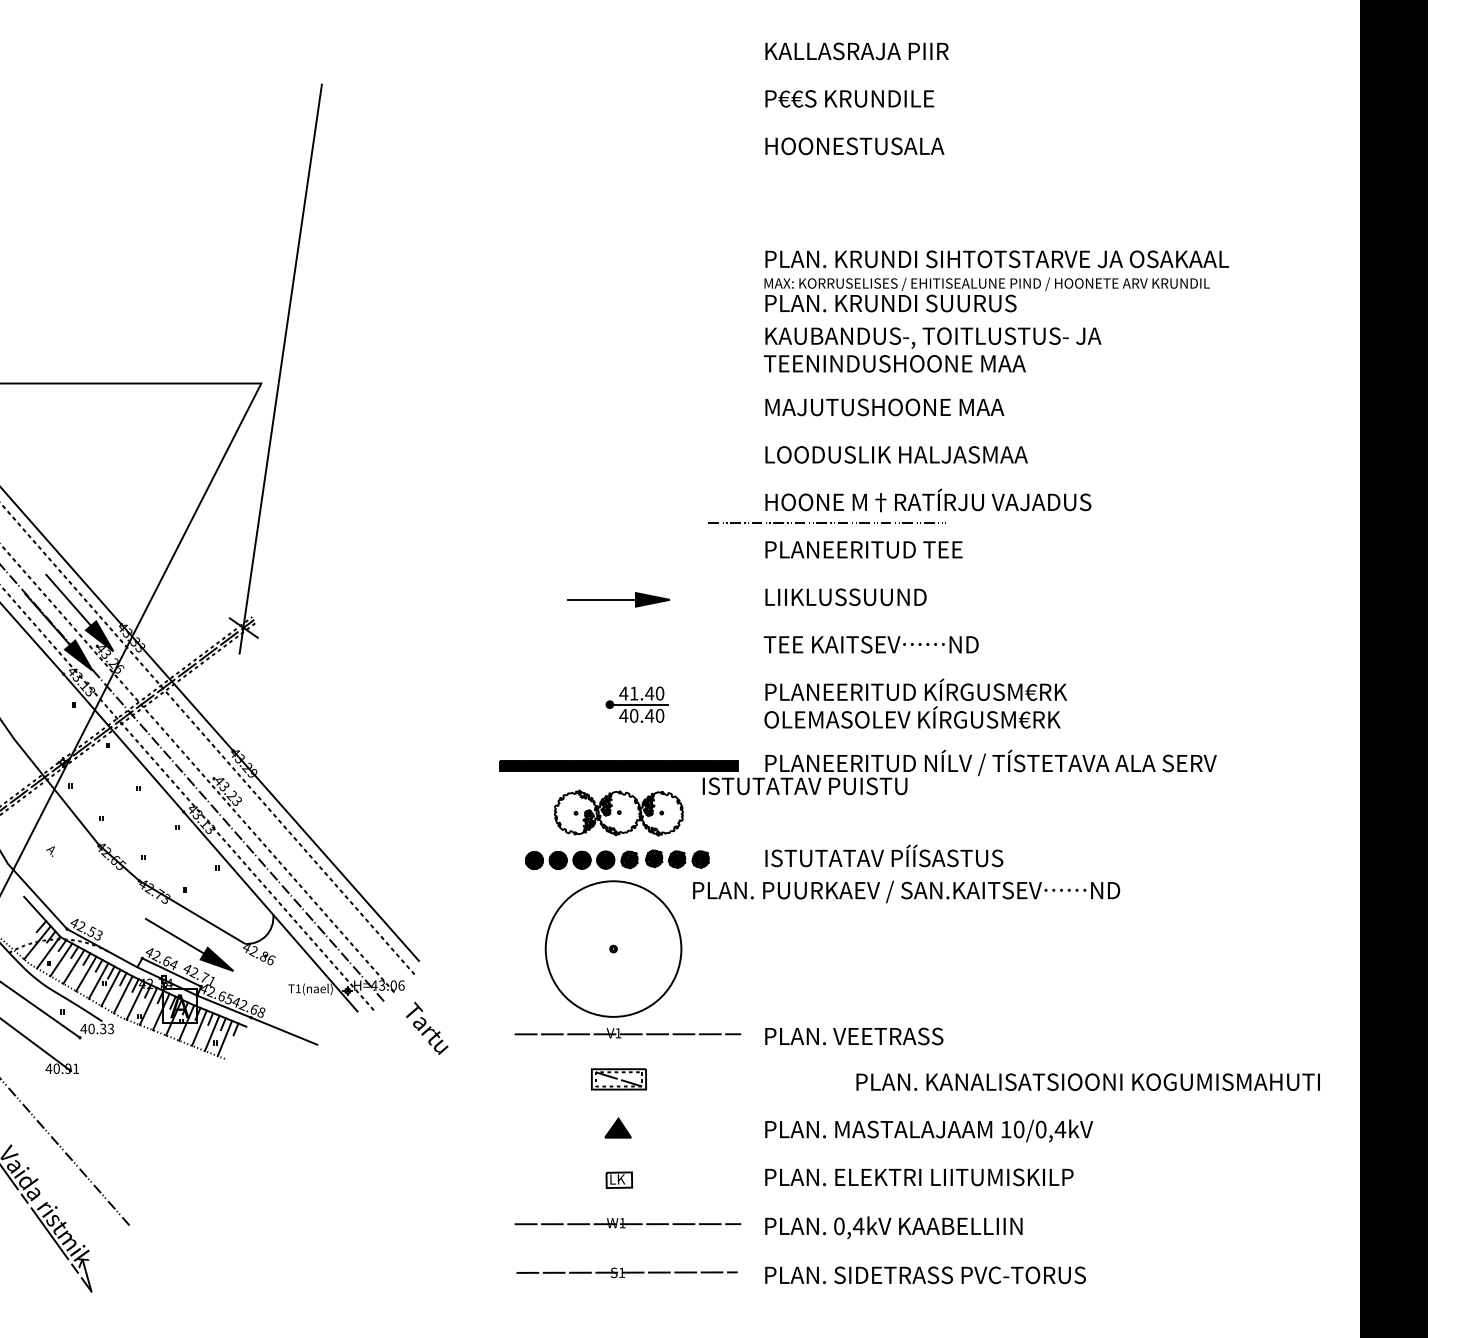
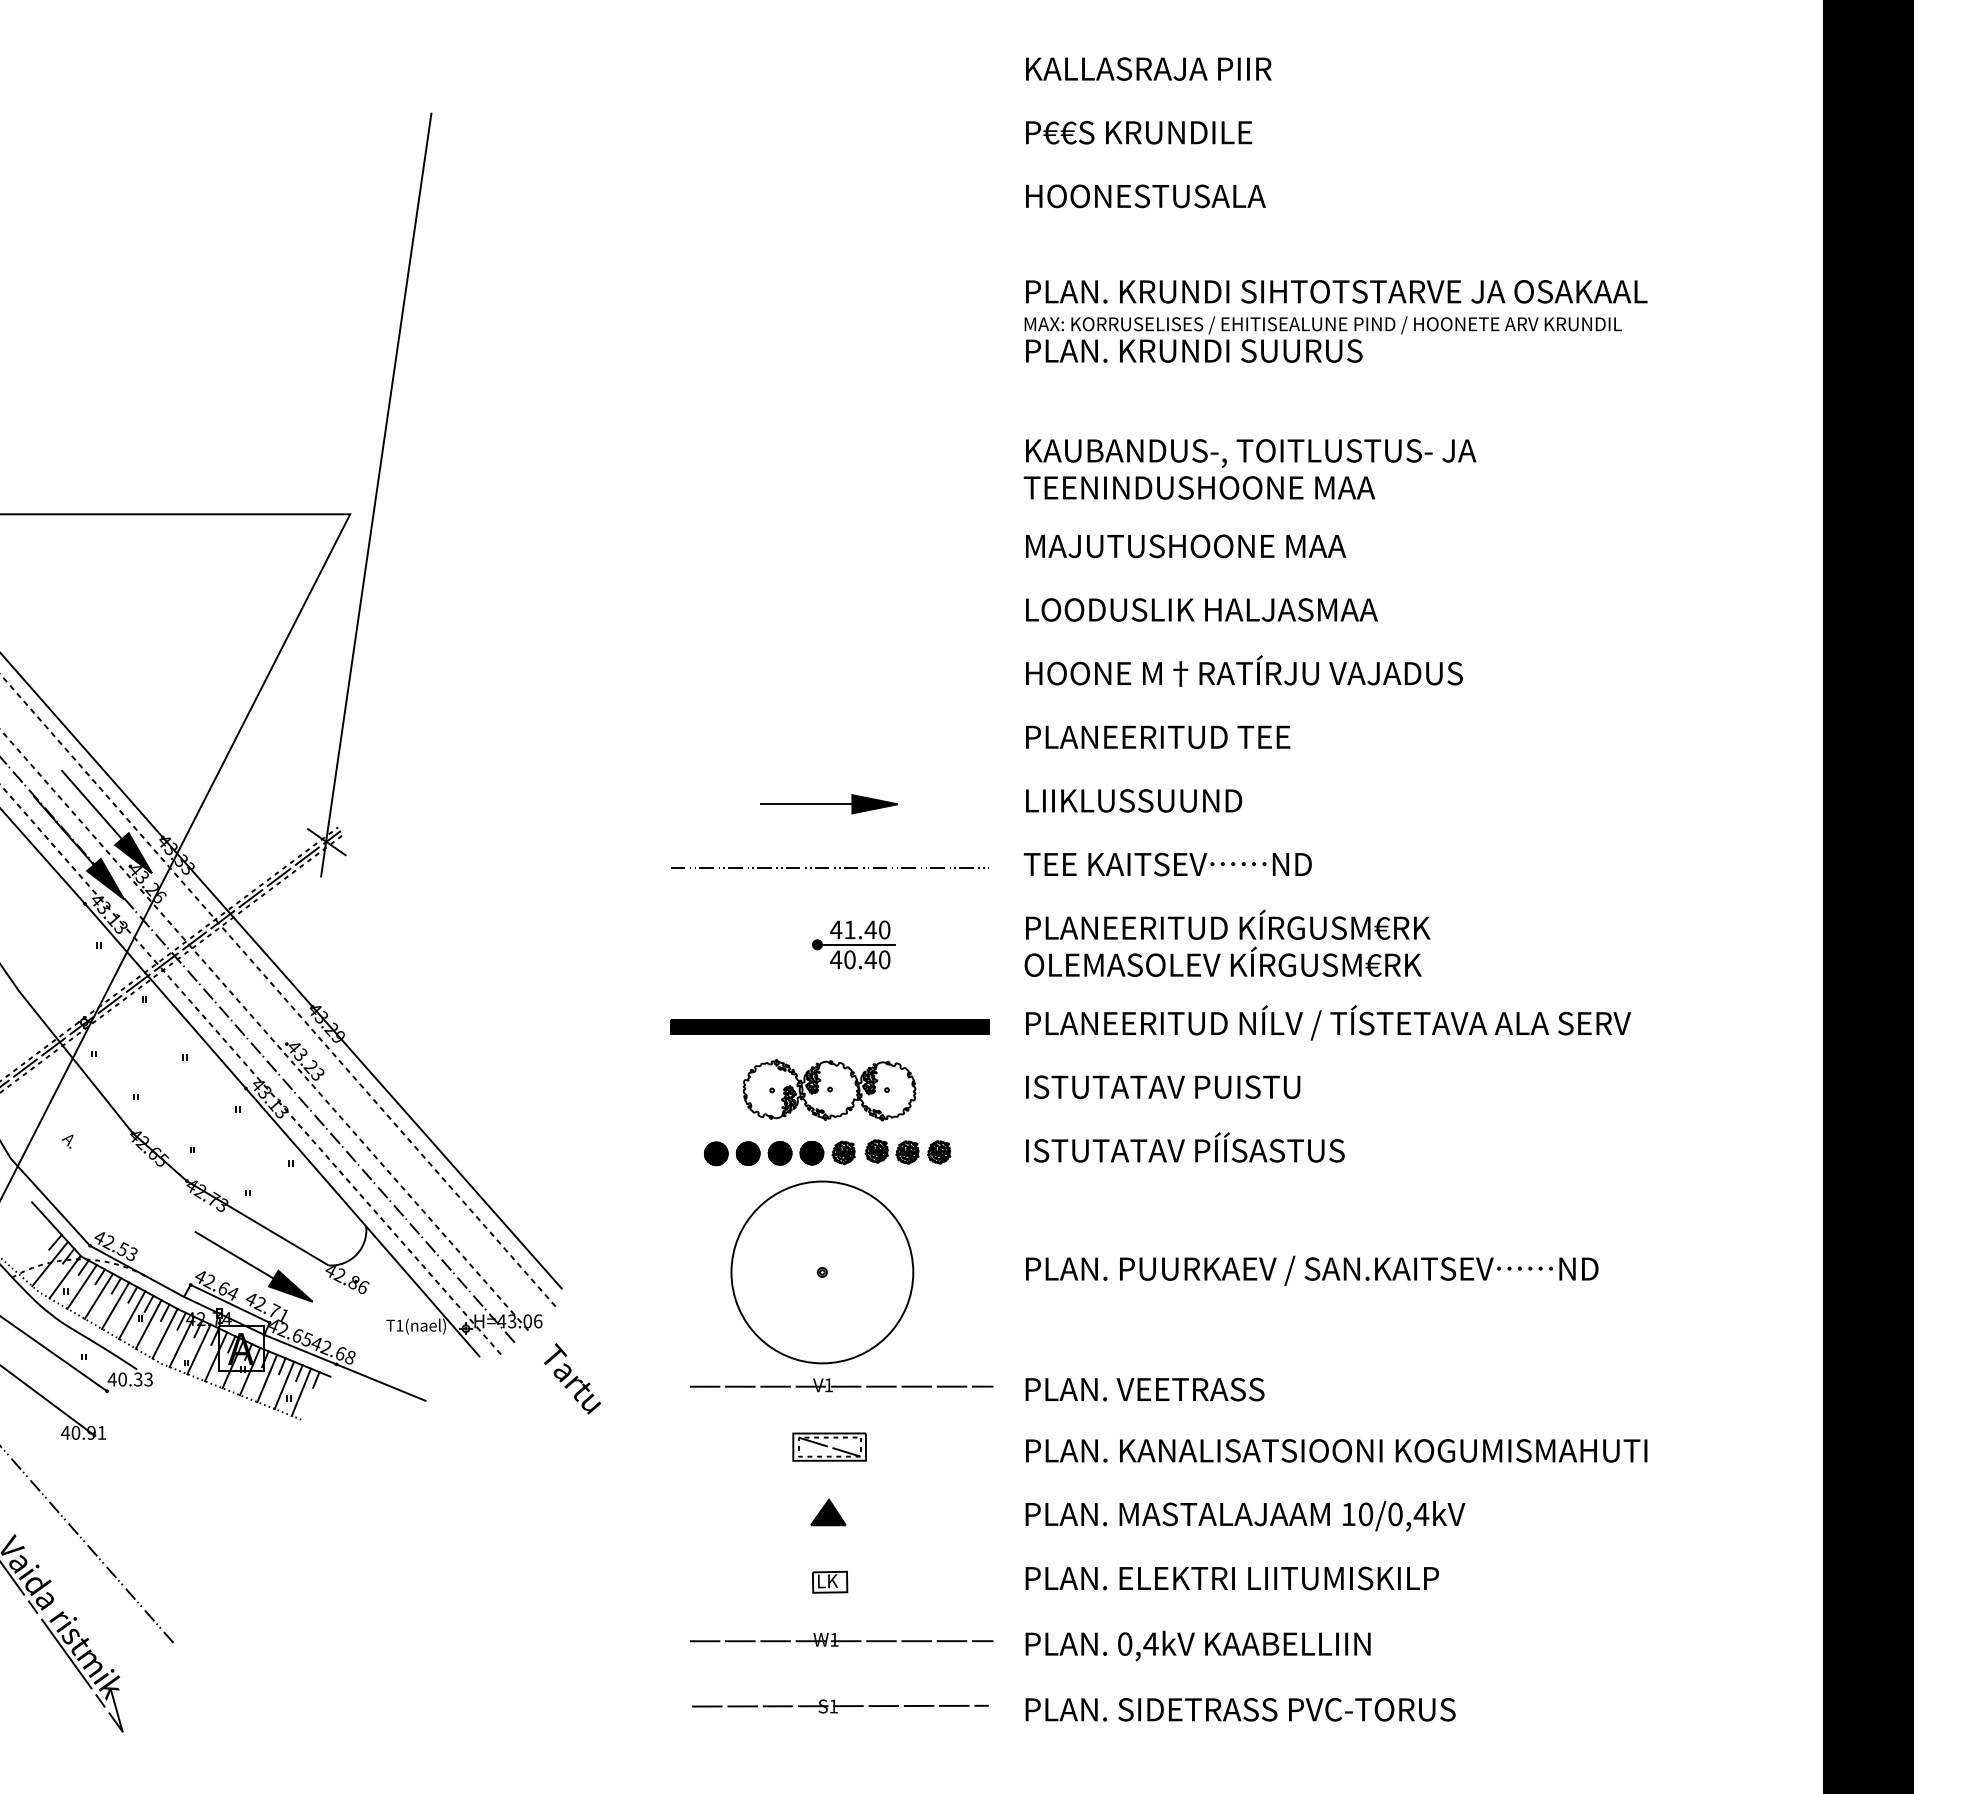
text: (996, 281) -> (1335, 321), moved
line: (826, 523) -> (828, 867), moved
text: (805, 785) -> (1163, 1086), moved
text: (906, 891) -> (1312, 1270), moved
text: (1088, 1081) -> (1336, 1450), moved

